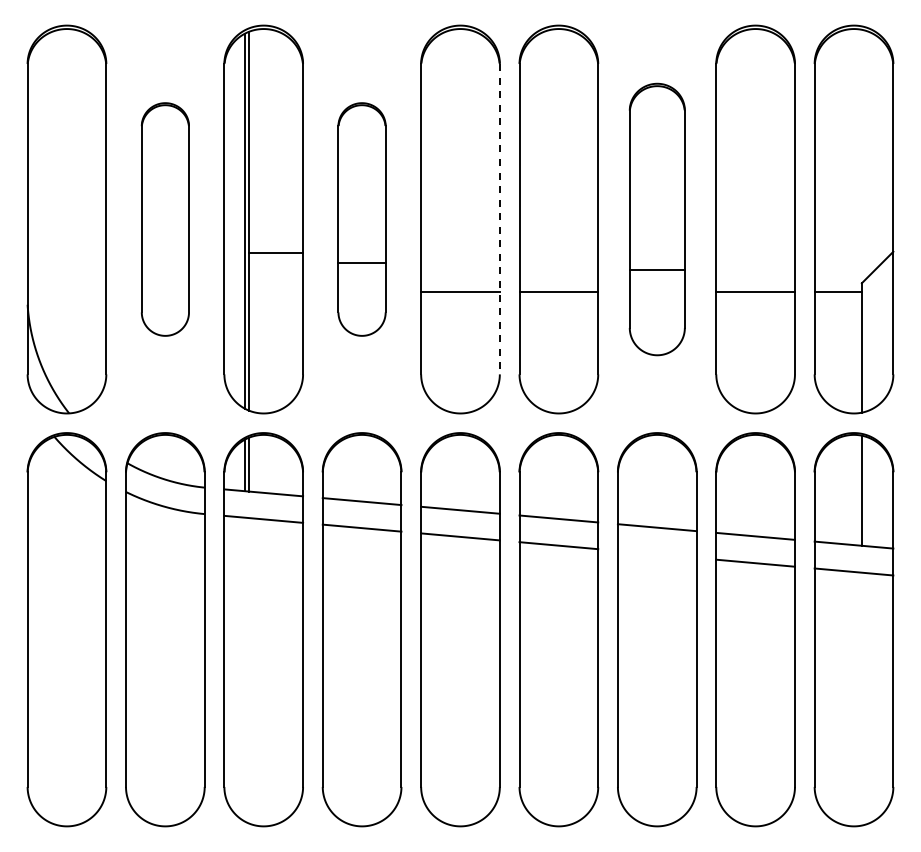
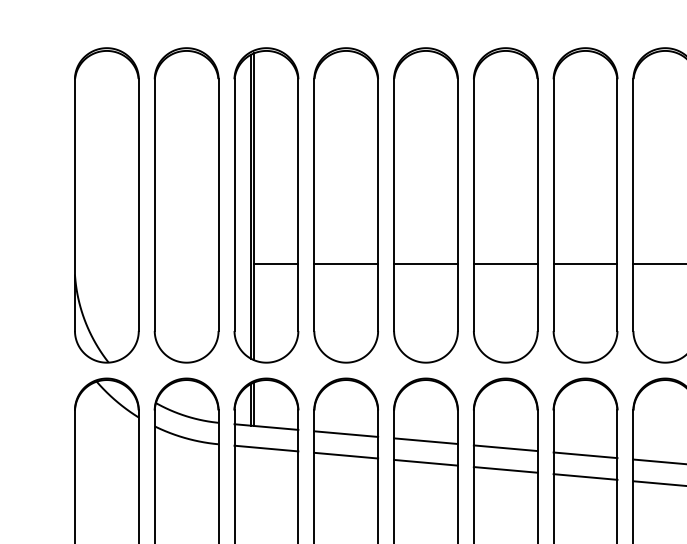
part: (165, 219) -> (186, 205), size x1.67
part: (361, 219) -> (345, 205), size x1.67
line: (499, 219) -> (457, 205), dashed -> solid
part: (657, 219) -> (585, 205), size x1.43
line: (275, 253) -> (275, 264), moved
line: (656, 553) -> (584, 476), added

